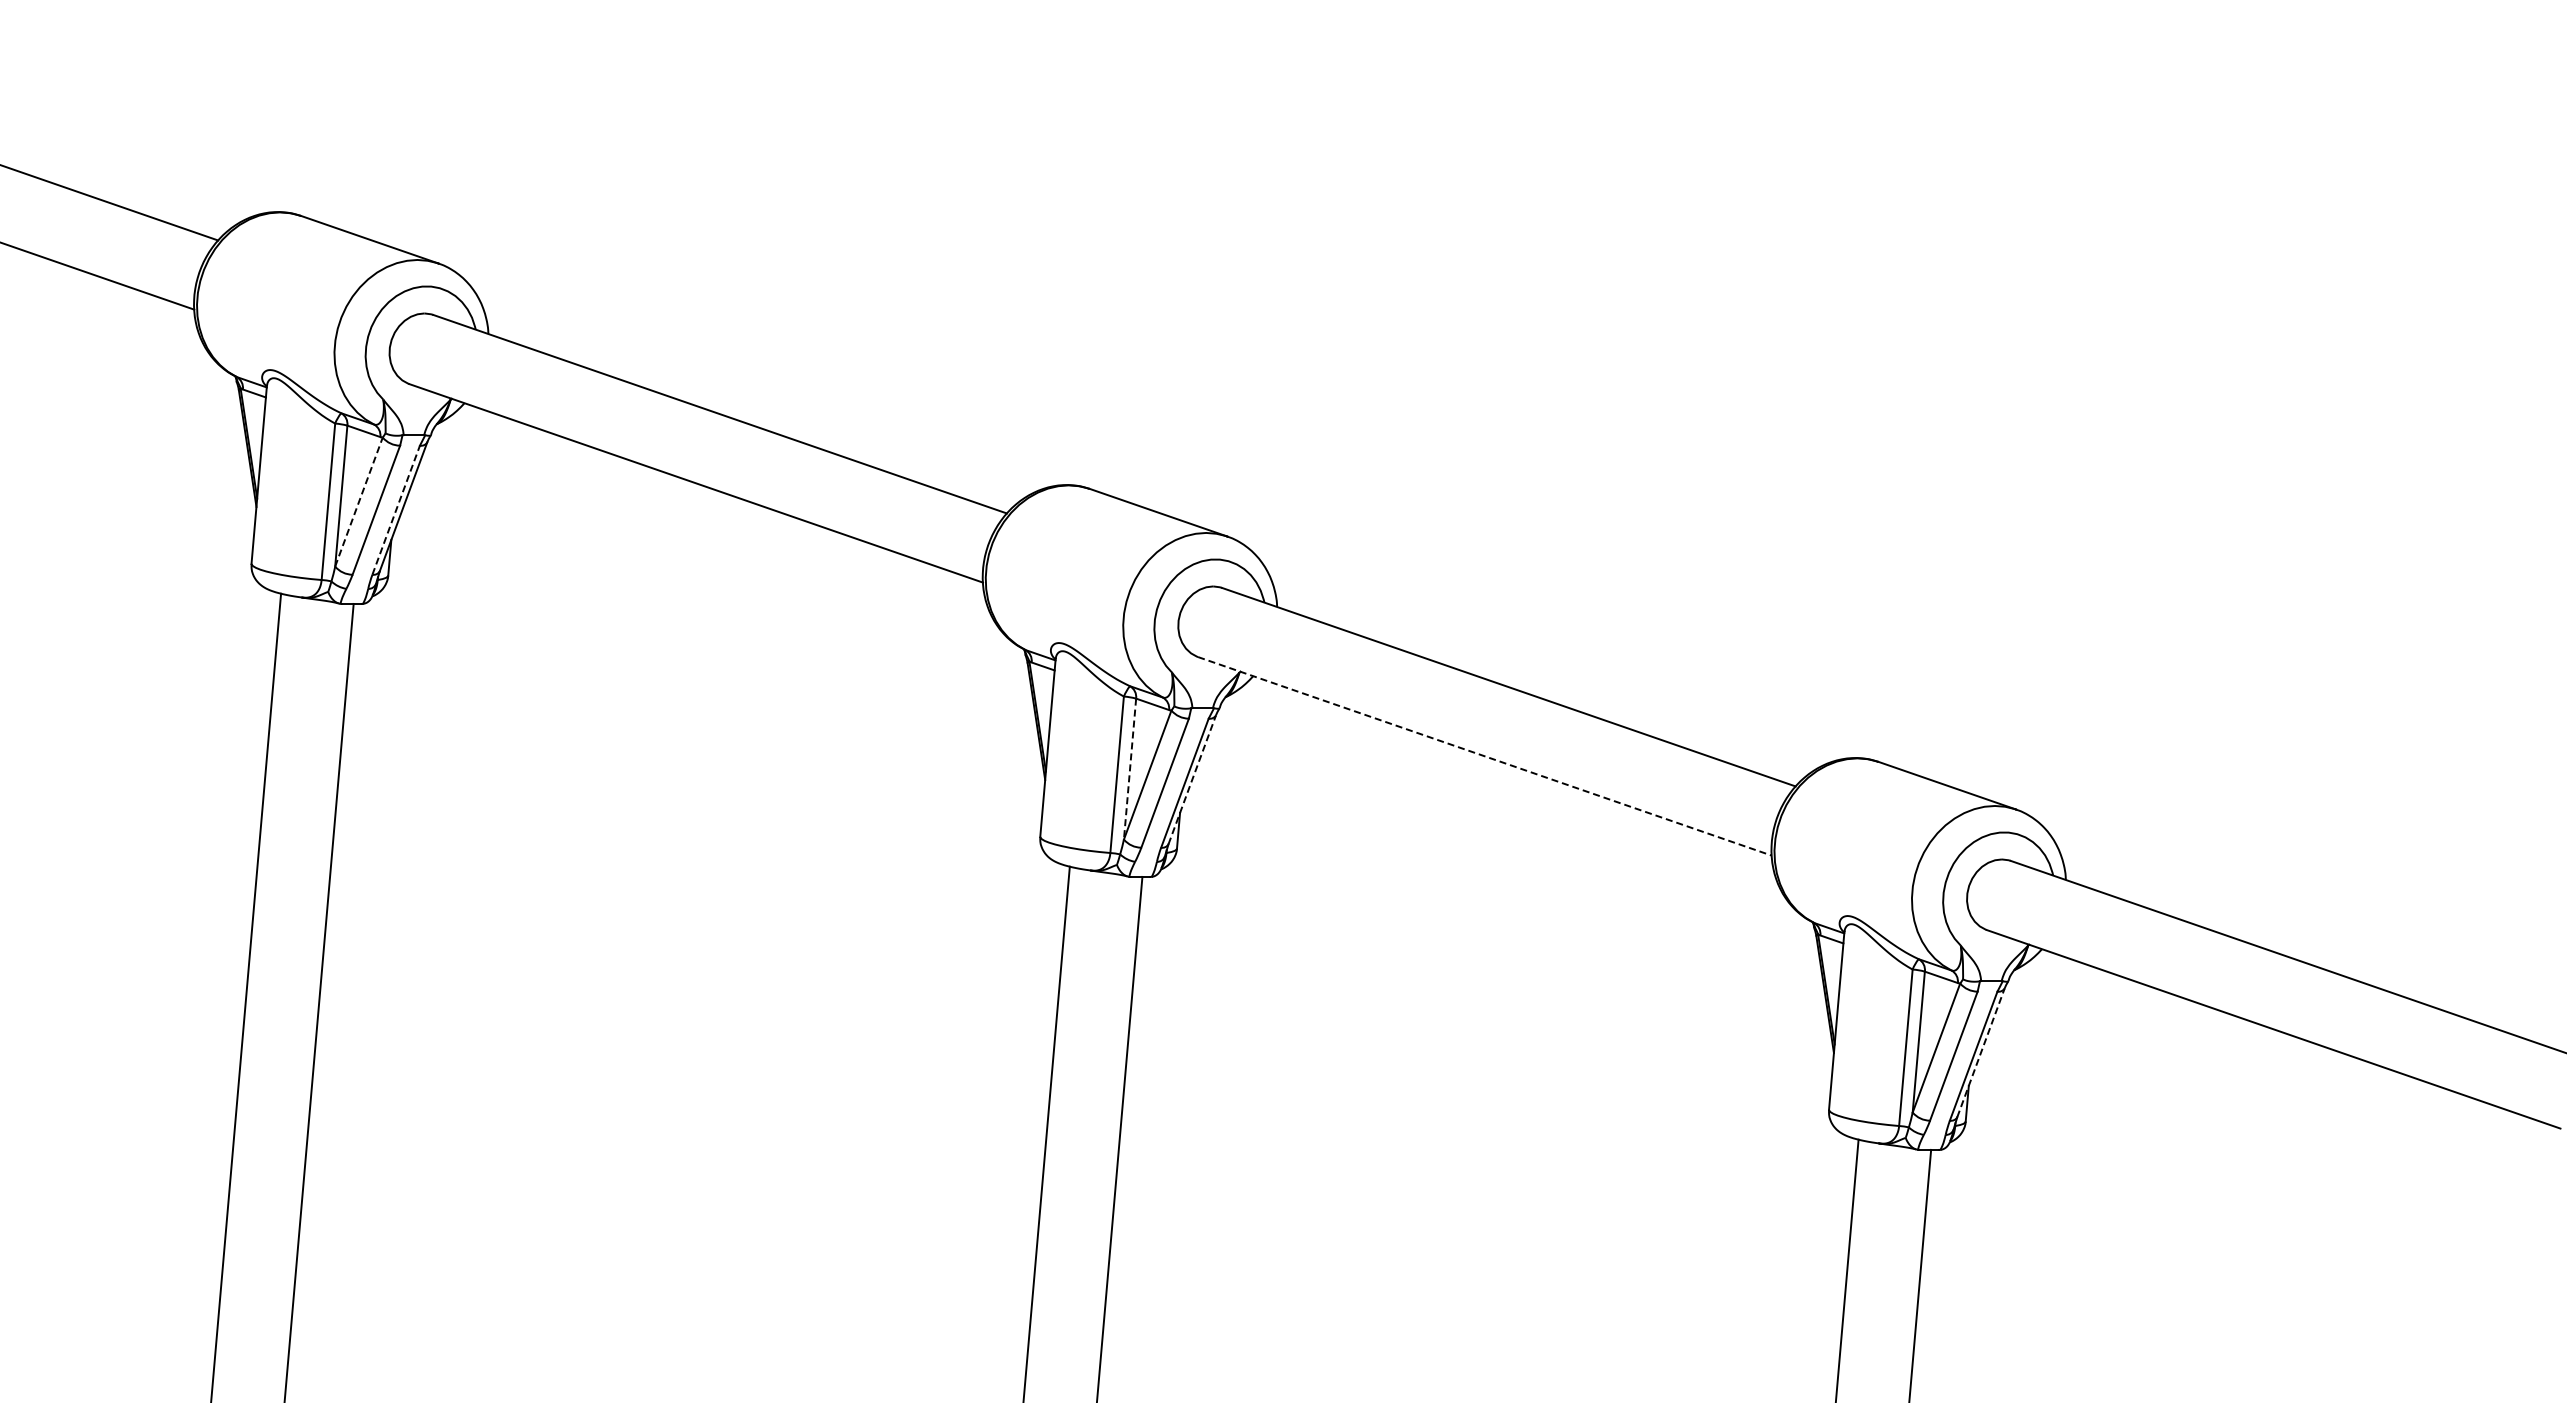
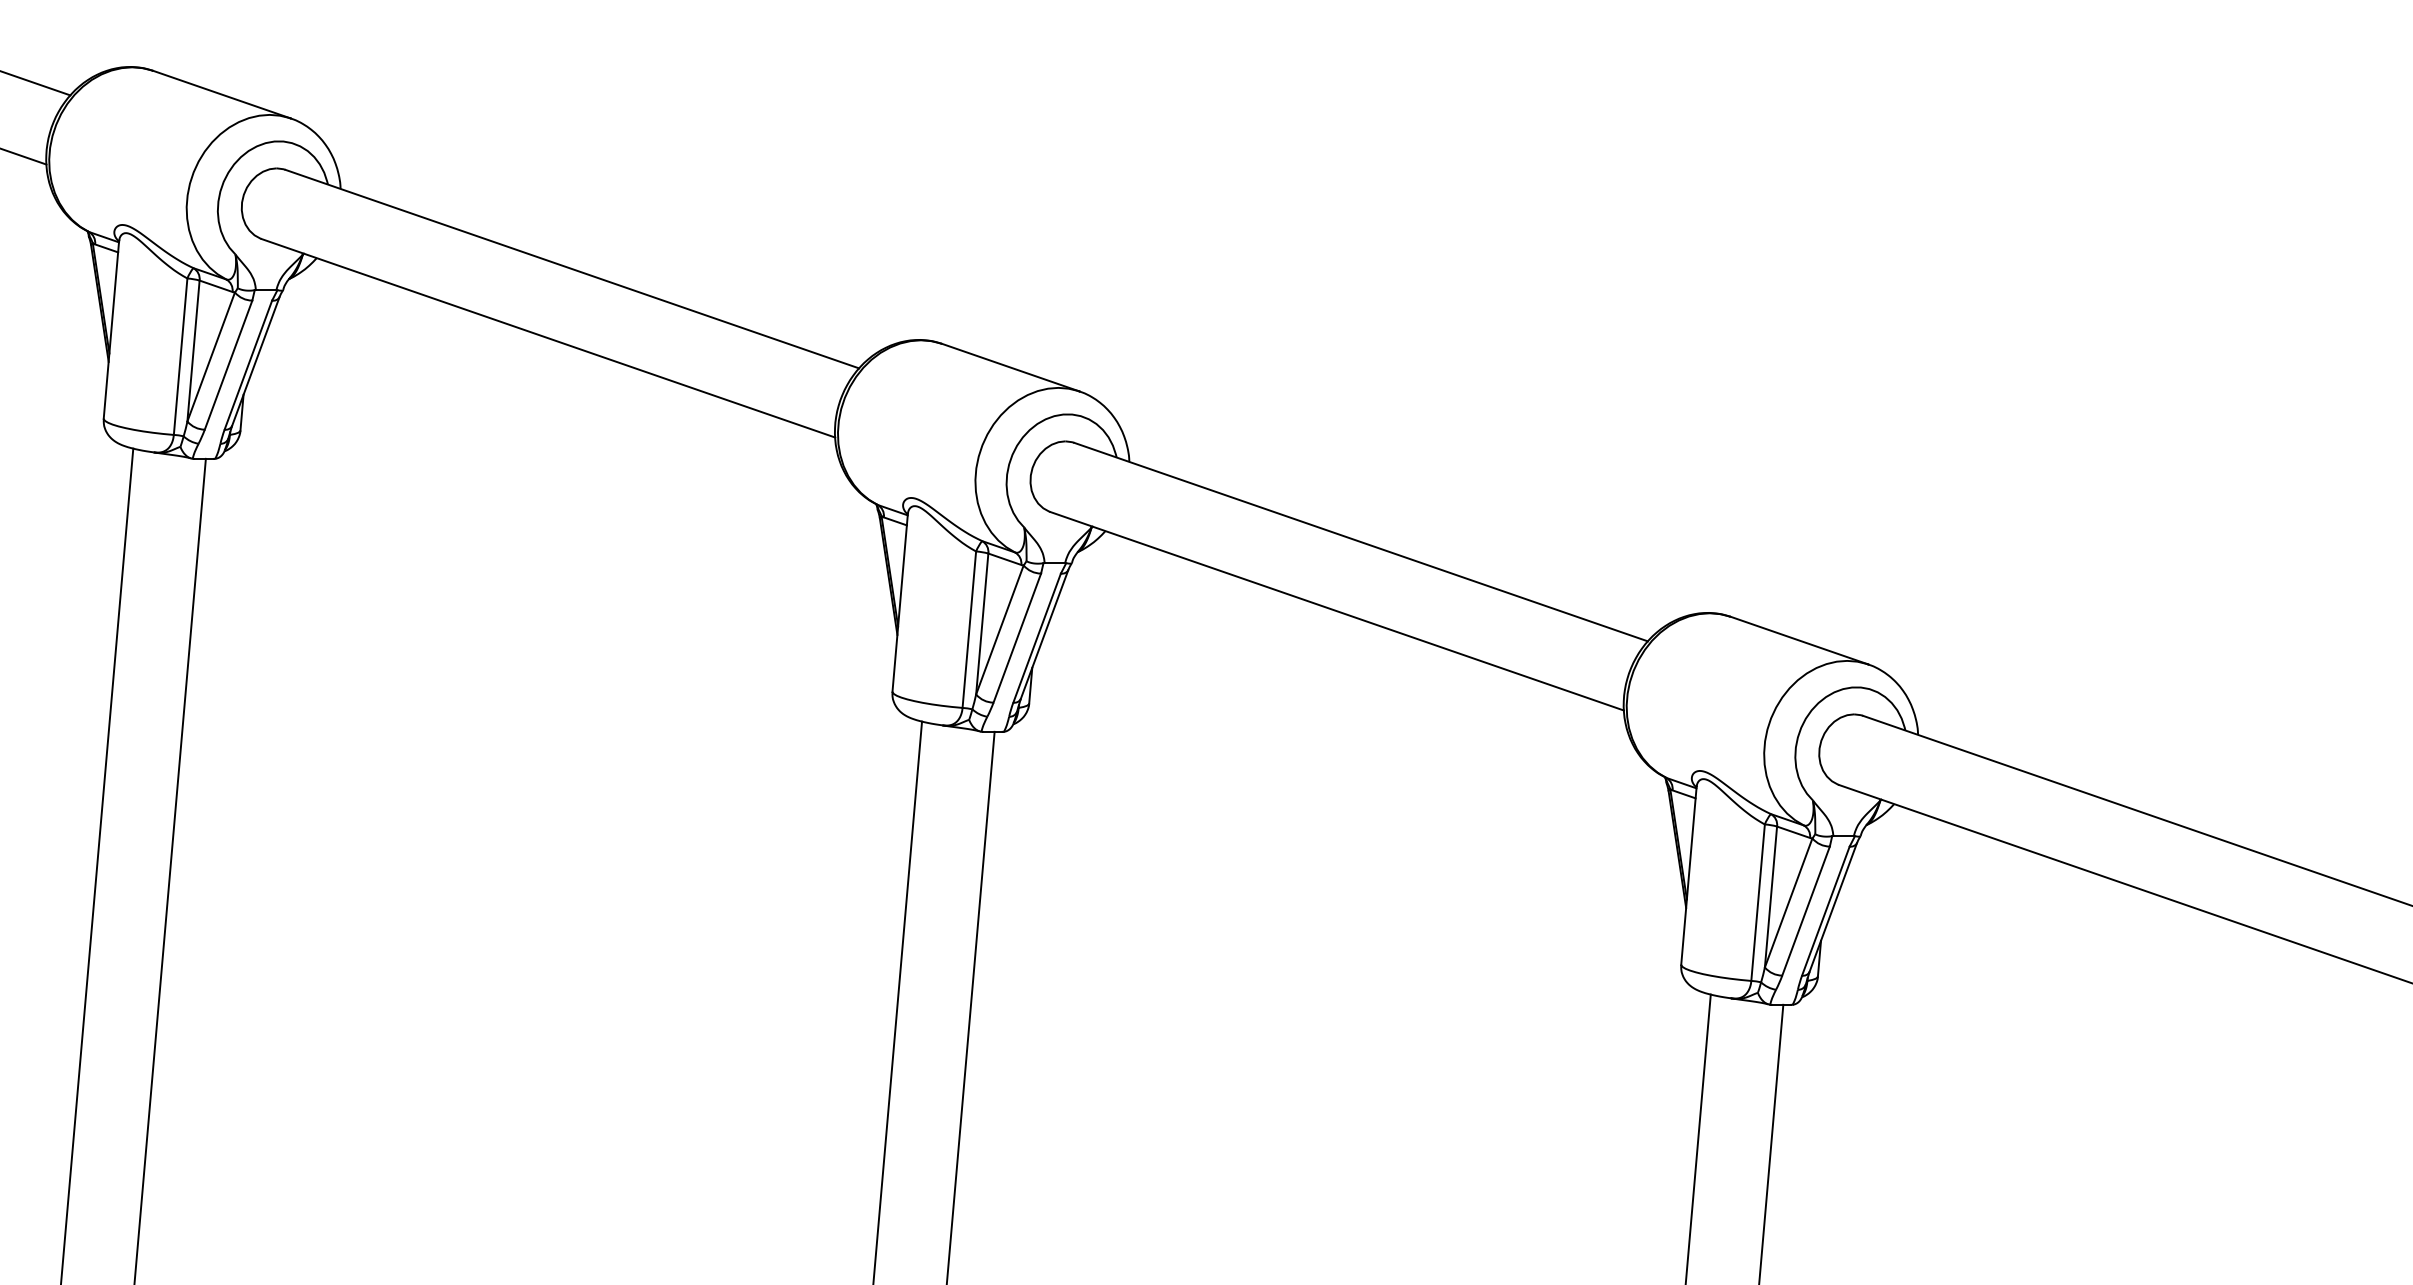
line: (358, 502) -> (210, 357), dashed -> solid
line: (396, 510) -> (248, 365), dashed -> solid
line: (1485, 756) -> (1337, 611), dashed -> solid
line: (1130, 769) -> (982, 624), dashed -> solid
line: (1192, 779) -> (1044, 634), dashed -> solid
line: (1981, 1052) -> (1833, 907), dashed -> solid

